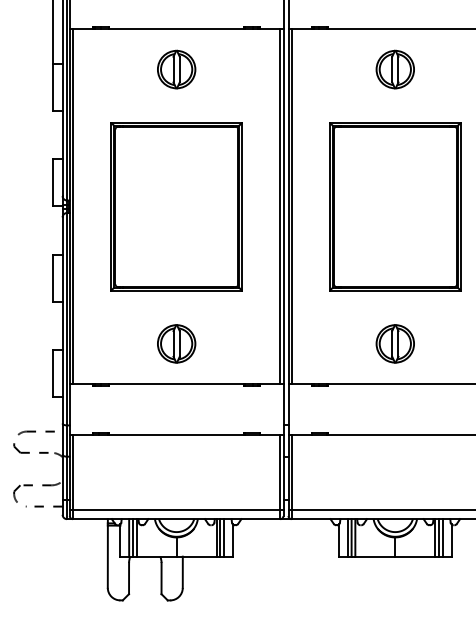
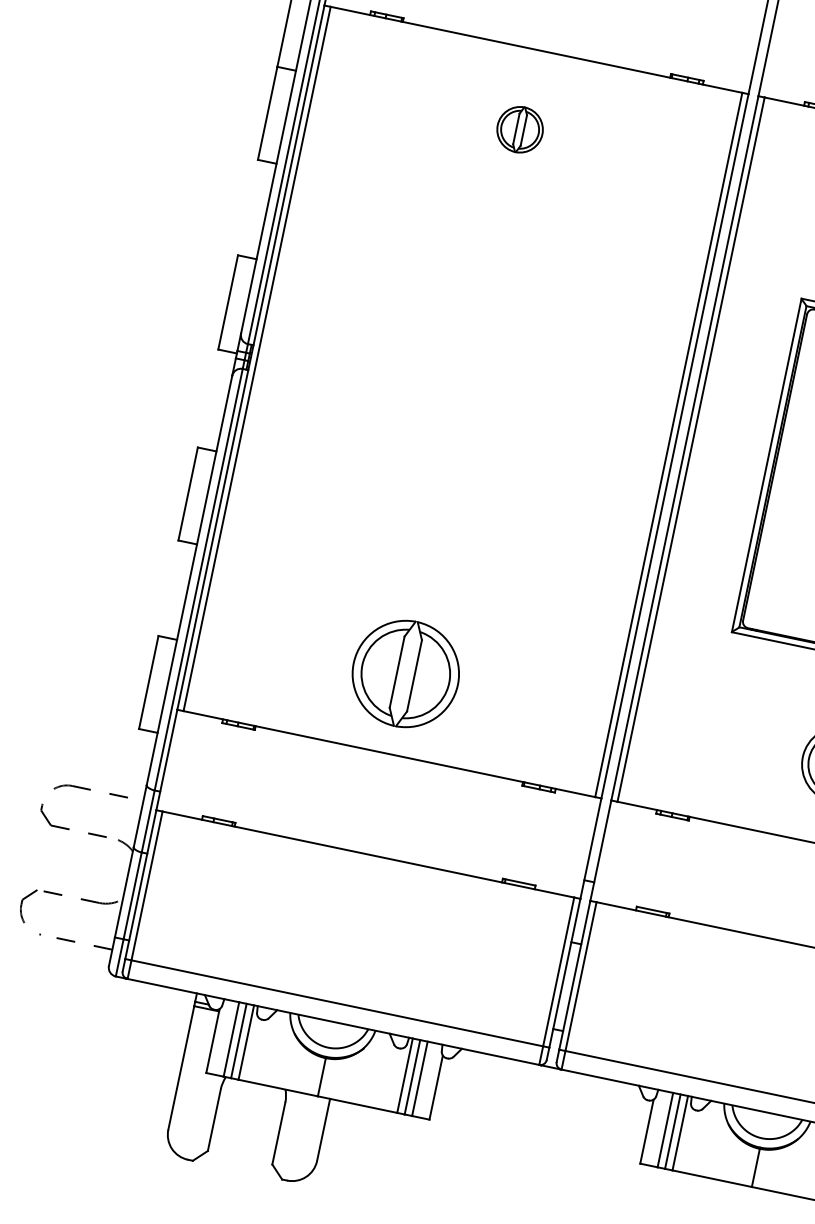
part: (176, 69) -> (519, 129), size x0.6
part: (176, 206) -> (462, 401), removed
part: (176, 343) -> (405, 673), size x1.4

